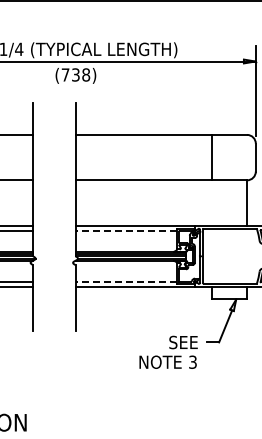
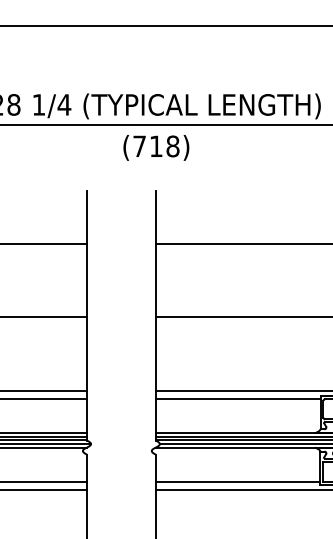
text: (75, 74) -> (155, 145), (738) -> (718)
line: (126, 230) -> (238, 398), dashed -> solid
line: (126, 281) -> (238, 481), dashed -> solid

